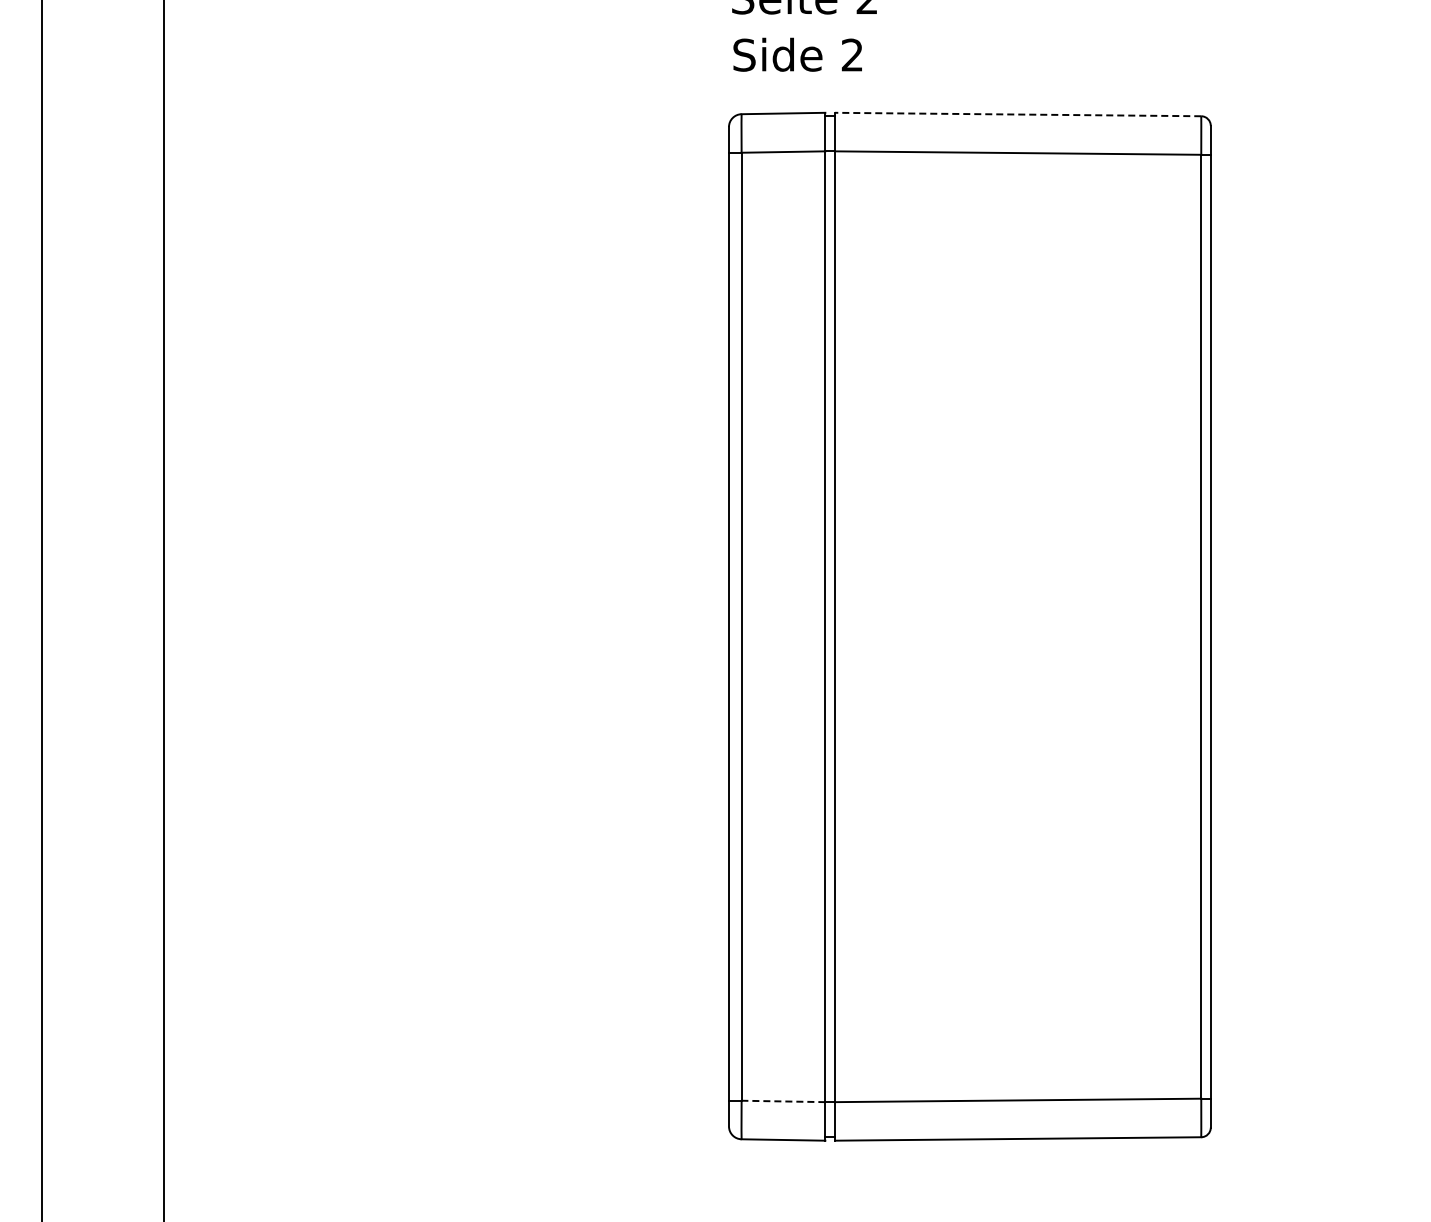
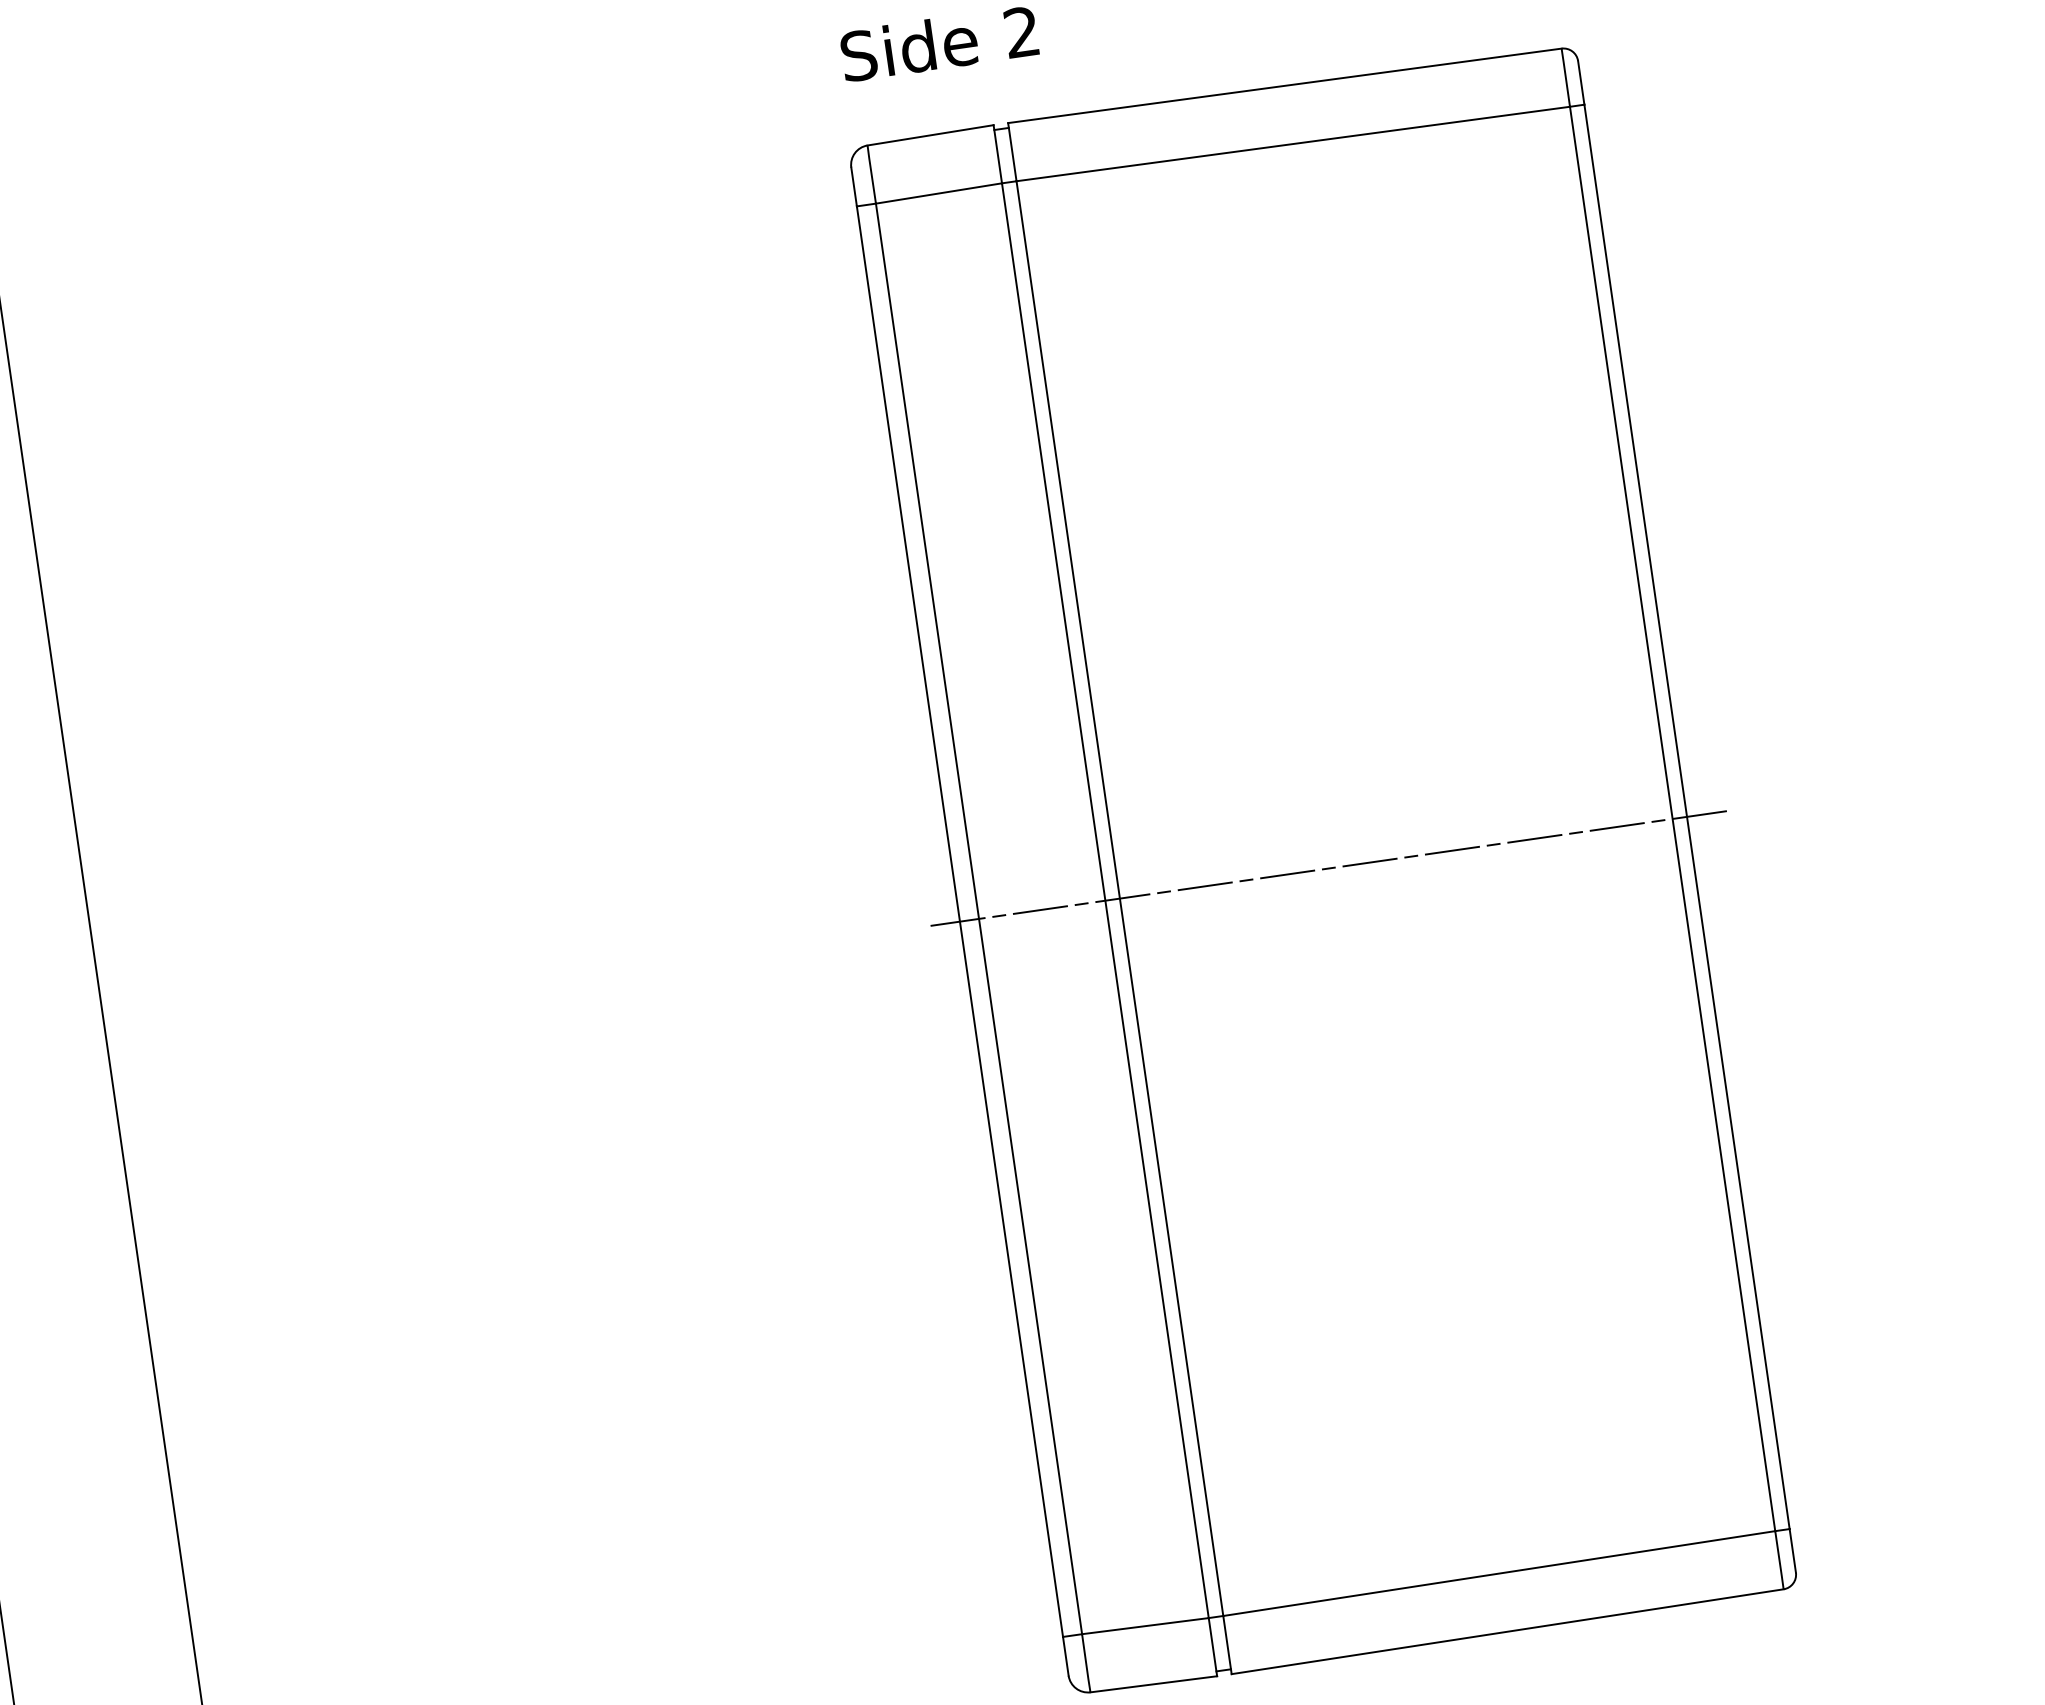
line: (1017, 114) -> (1283, 85), dashed -> solid
line: (973, 626) -> (1328, 868), added
line: (783, 1101) -> (1145, 1626), dashed -> solid

